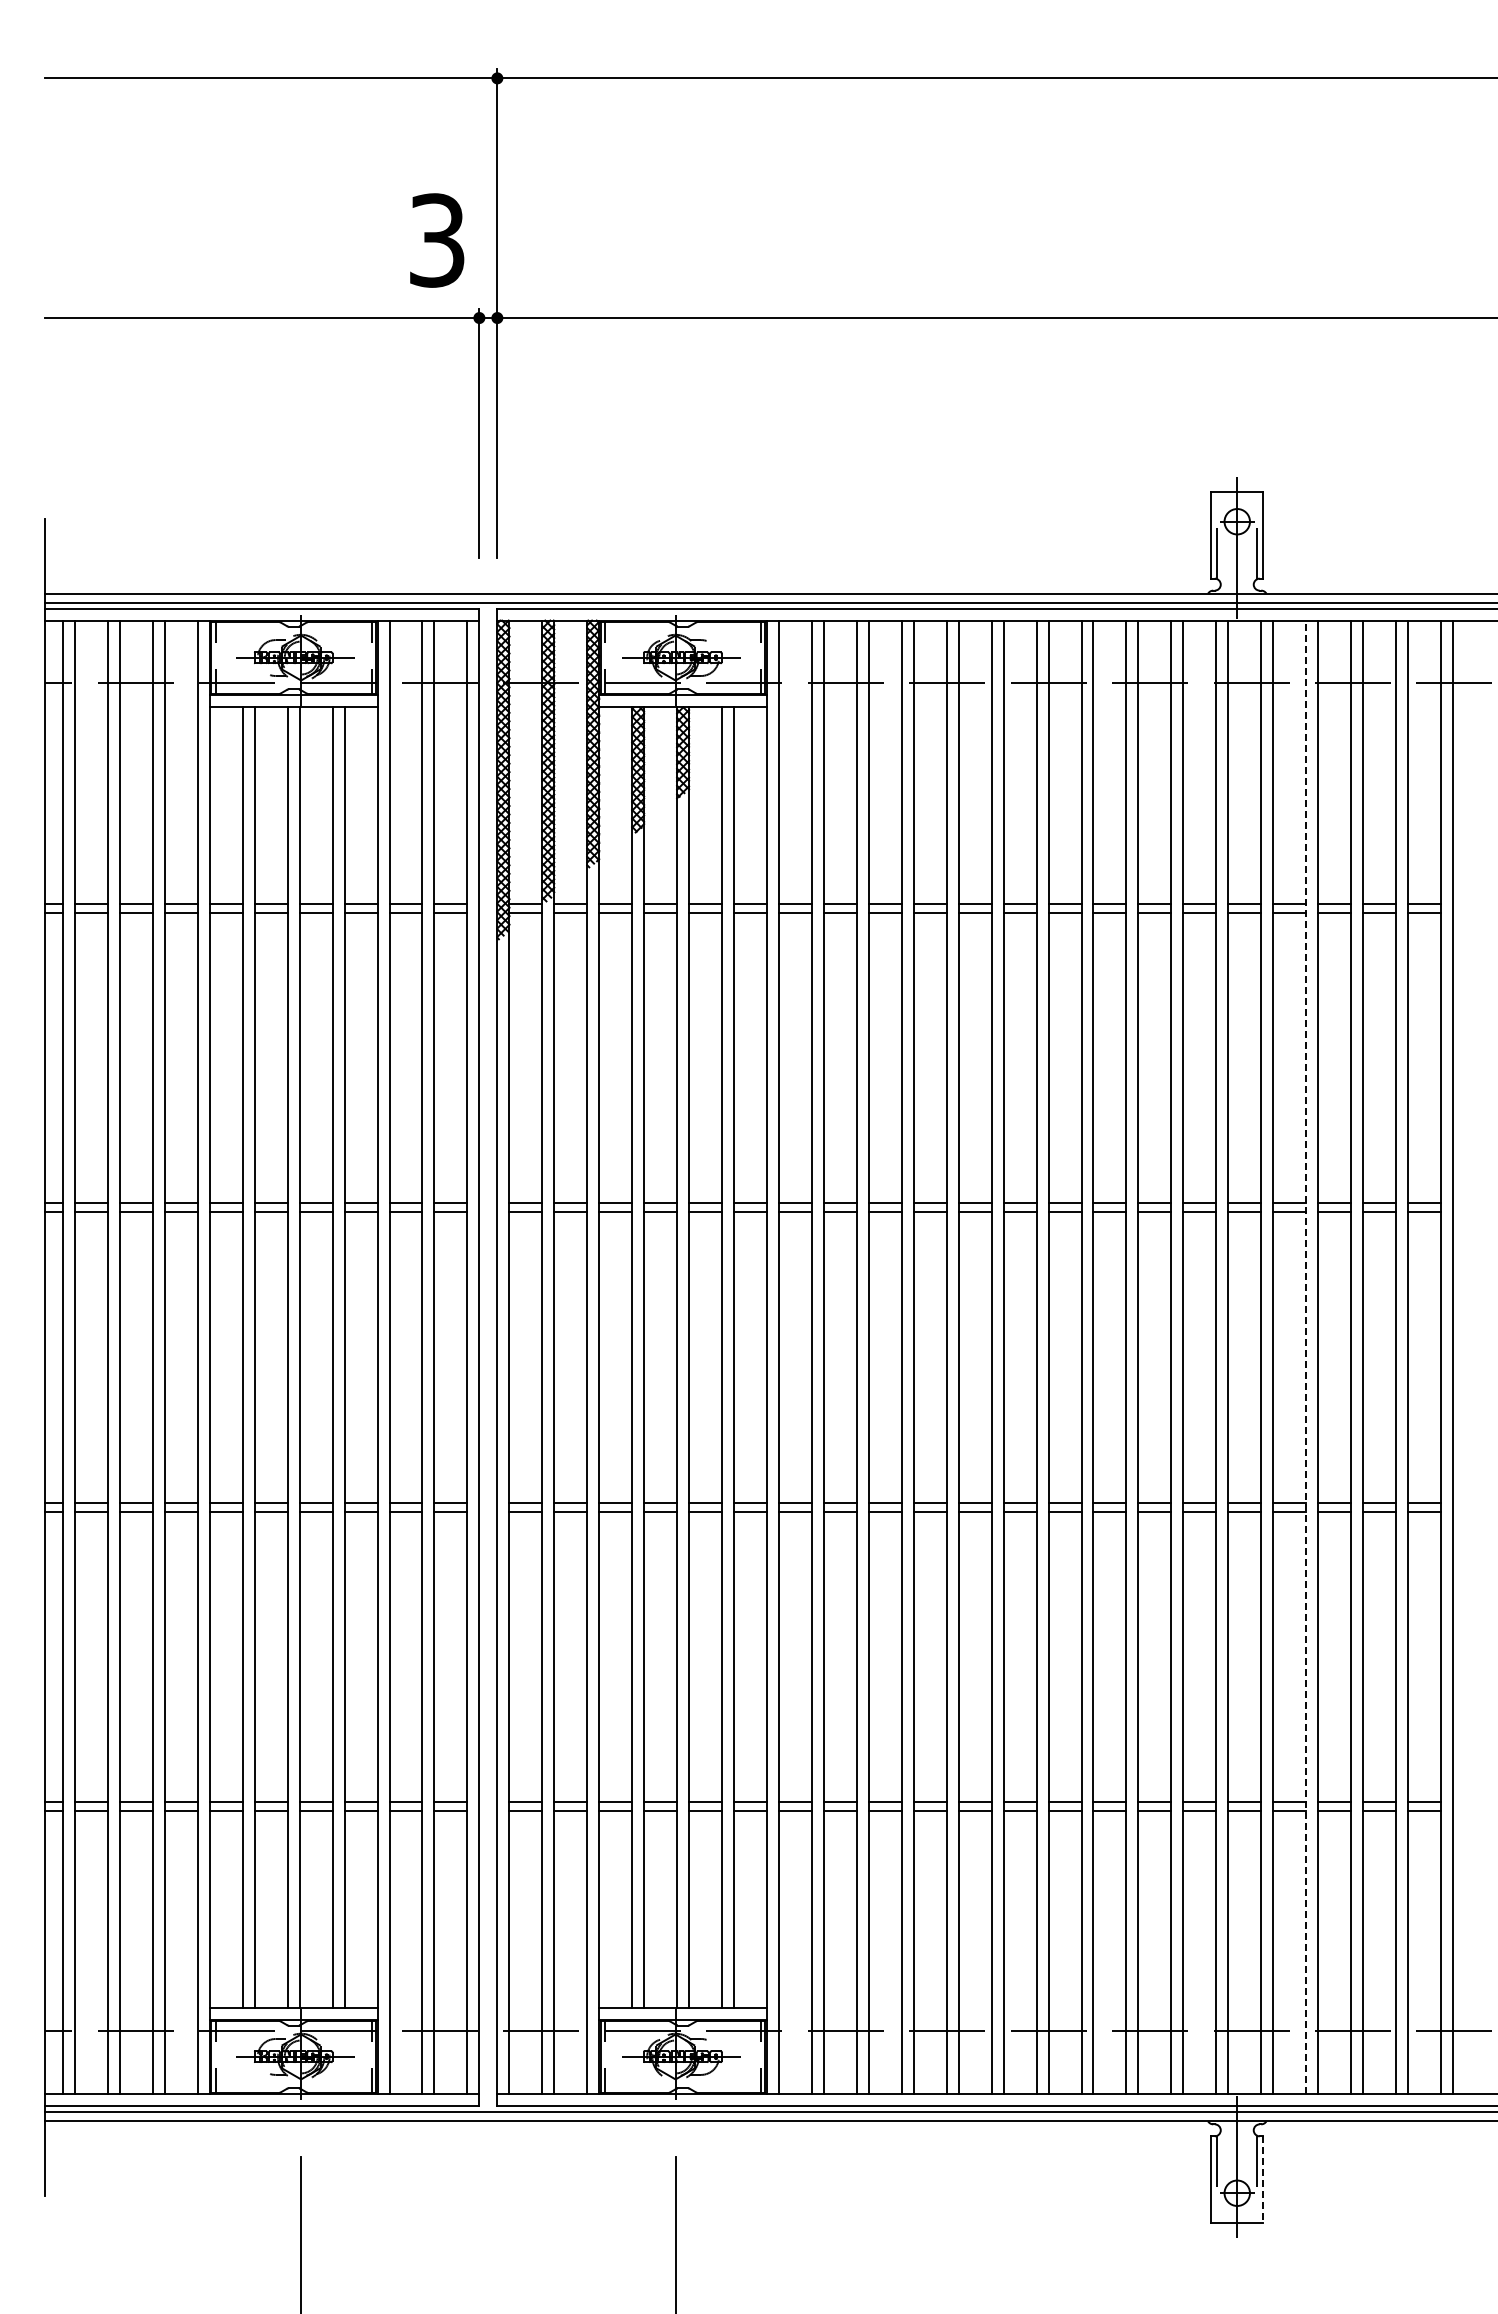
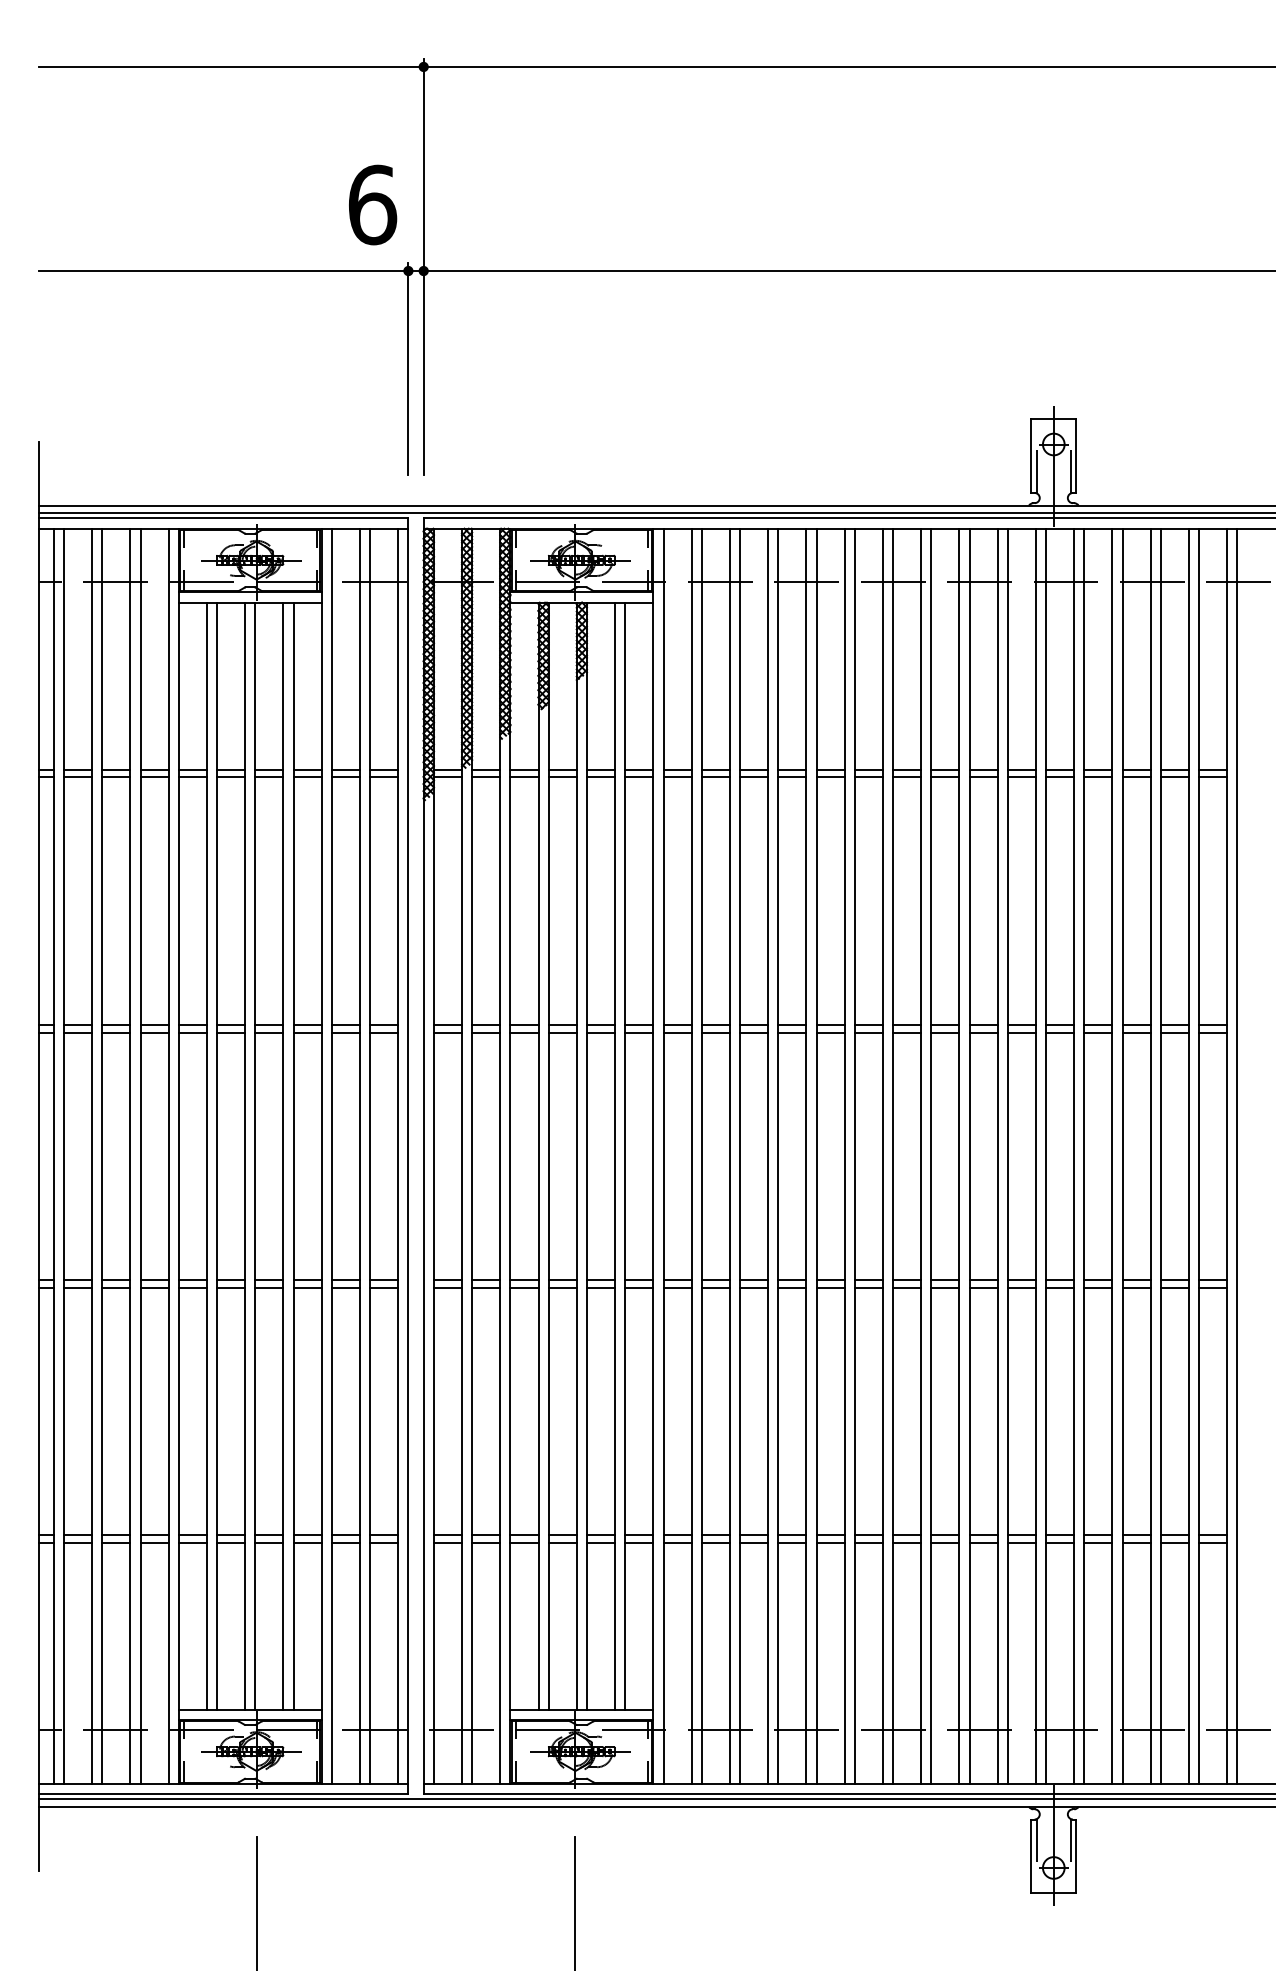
text: (437, 240) -> (372, 205), 3 -> 6
line: (1306, 1357) -> (1112, 1156), dashed -> solid
line: (1263, 2180) -> (1076, 1857), dashed -> solid

